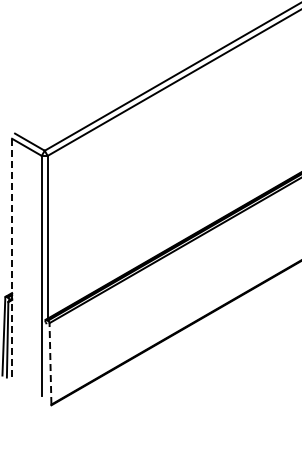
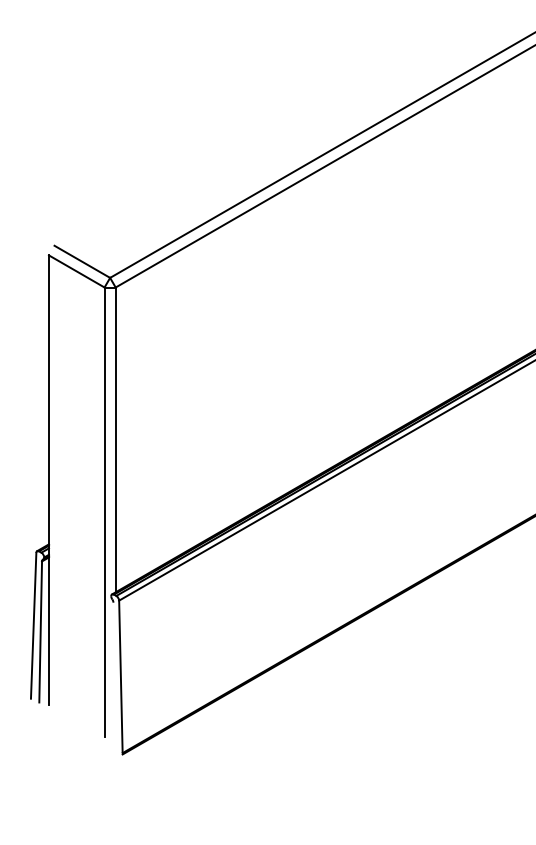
line: (12, 259) -> (49, 481), dashed -> solid
line: (50, 363) -> (120, 676), dashed -> solid

